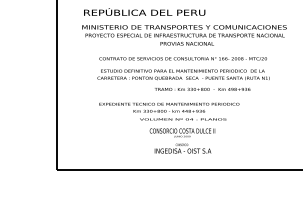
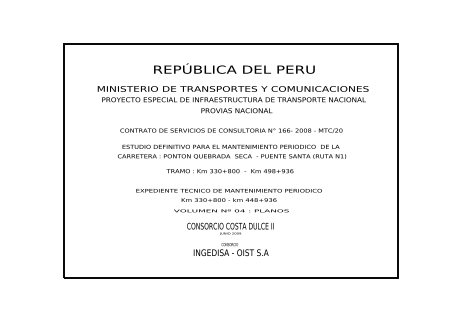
text: (144, 11) -> (234, 68), moved
text: (202, 89) -> (229, 171), moved
text: (168, 107) -> (228, 195), moved

